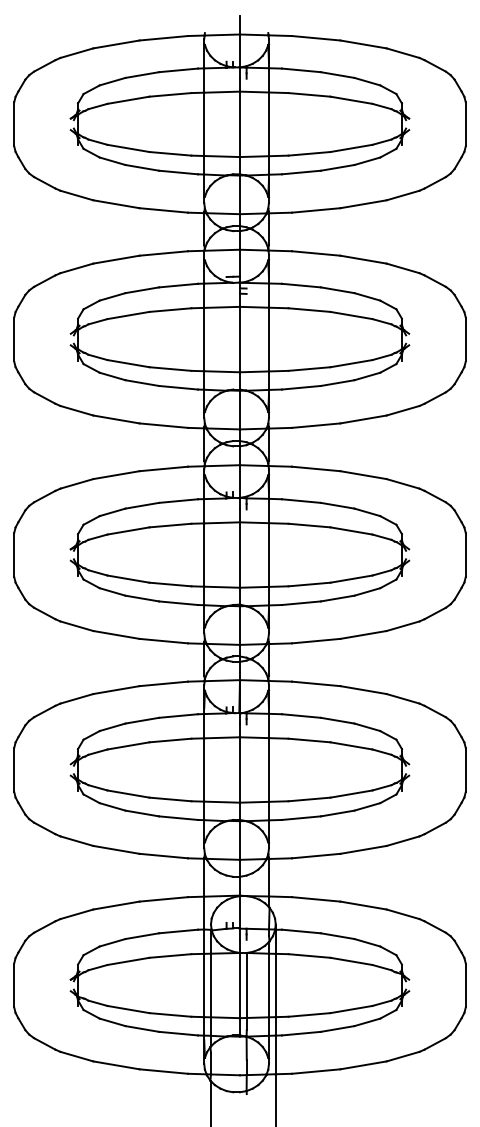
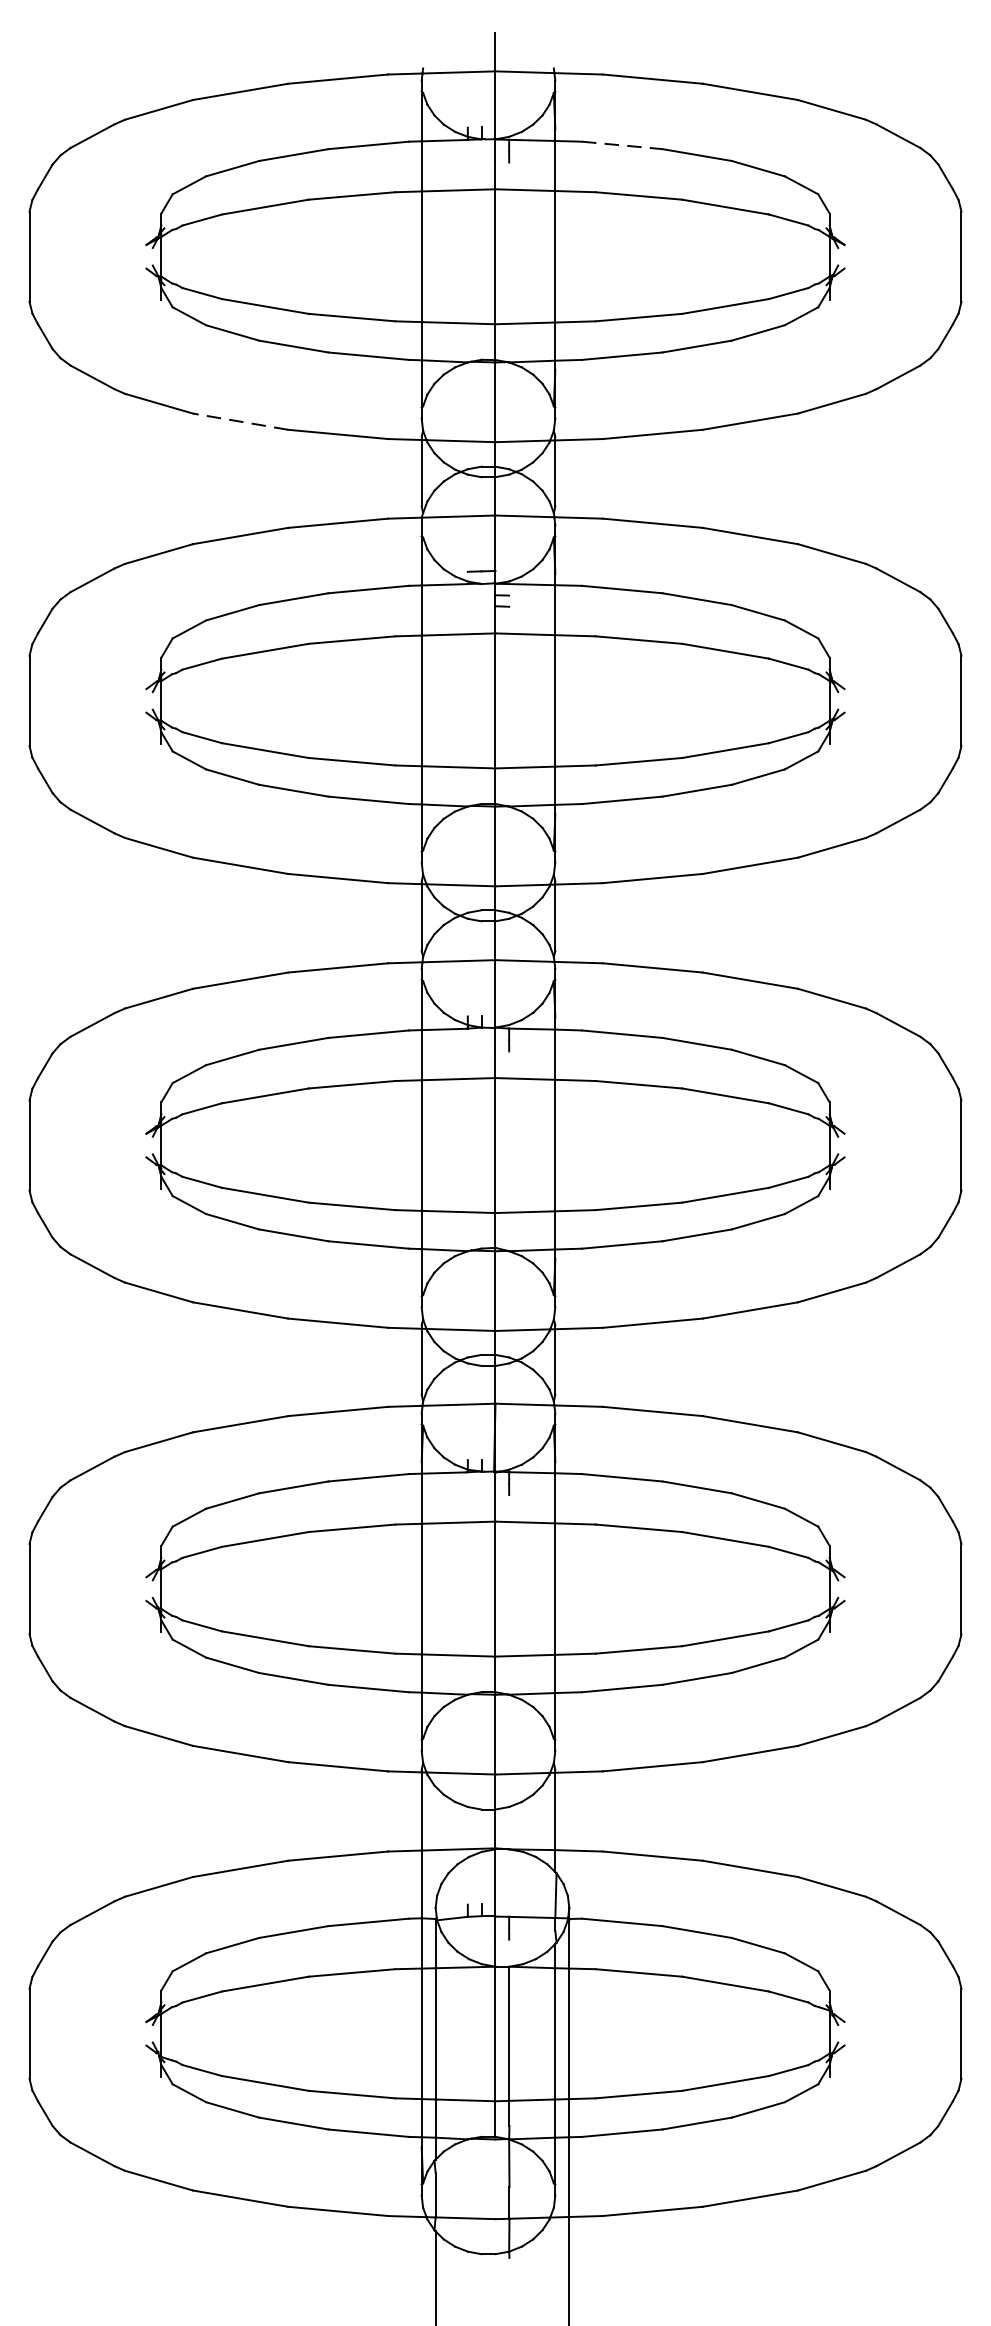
line: (301, 70) -> (622, 145), solid -> dashed
line: (115, 204) -> (238, 422), solid -> dashed

